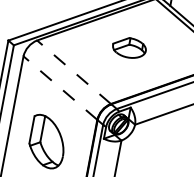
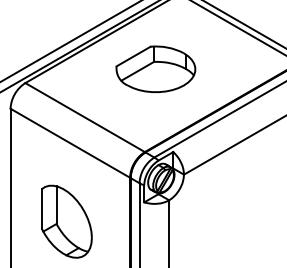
part: (129, 47) -> (155, 68), size x1.67
line: (74, 72) -> (85, 117), dashed -> solid
line: (60, 88) -> (70, 143), dashed -> solid

